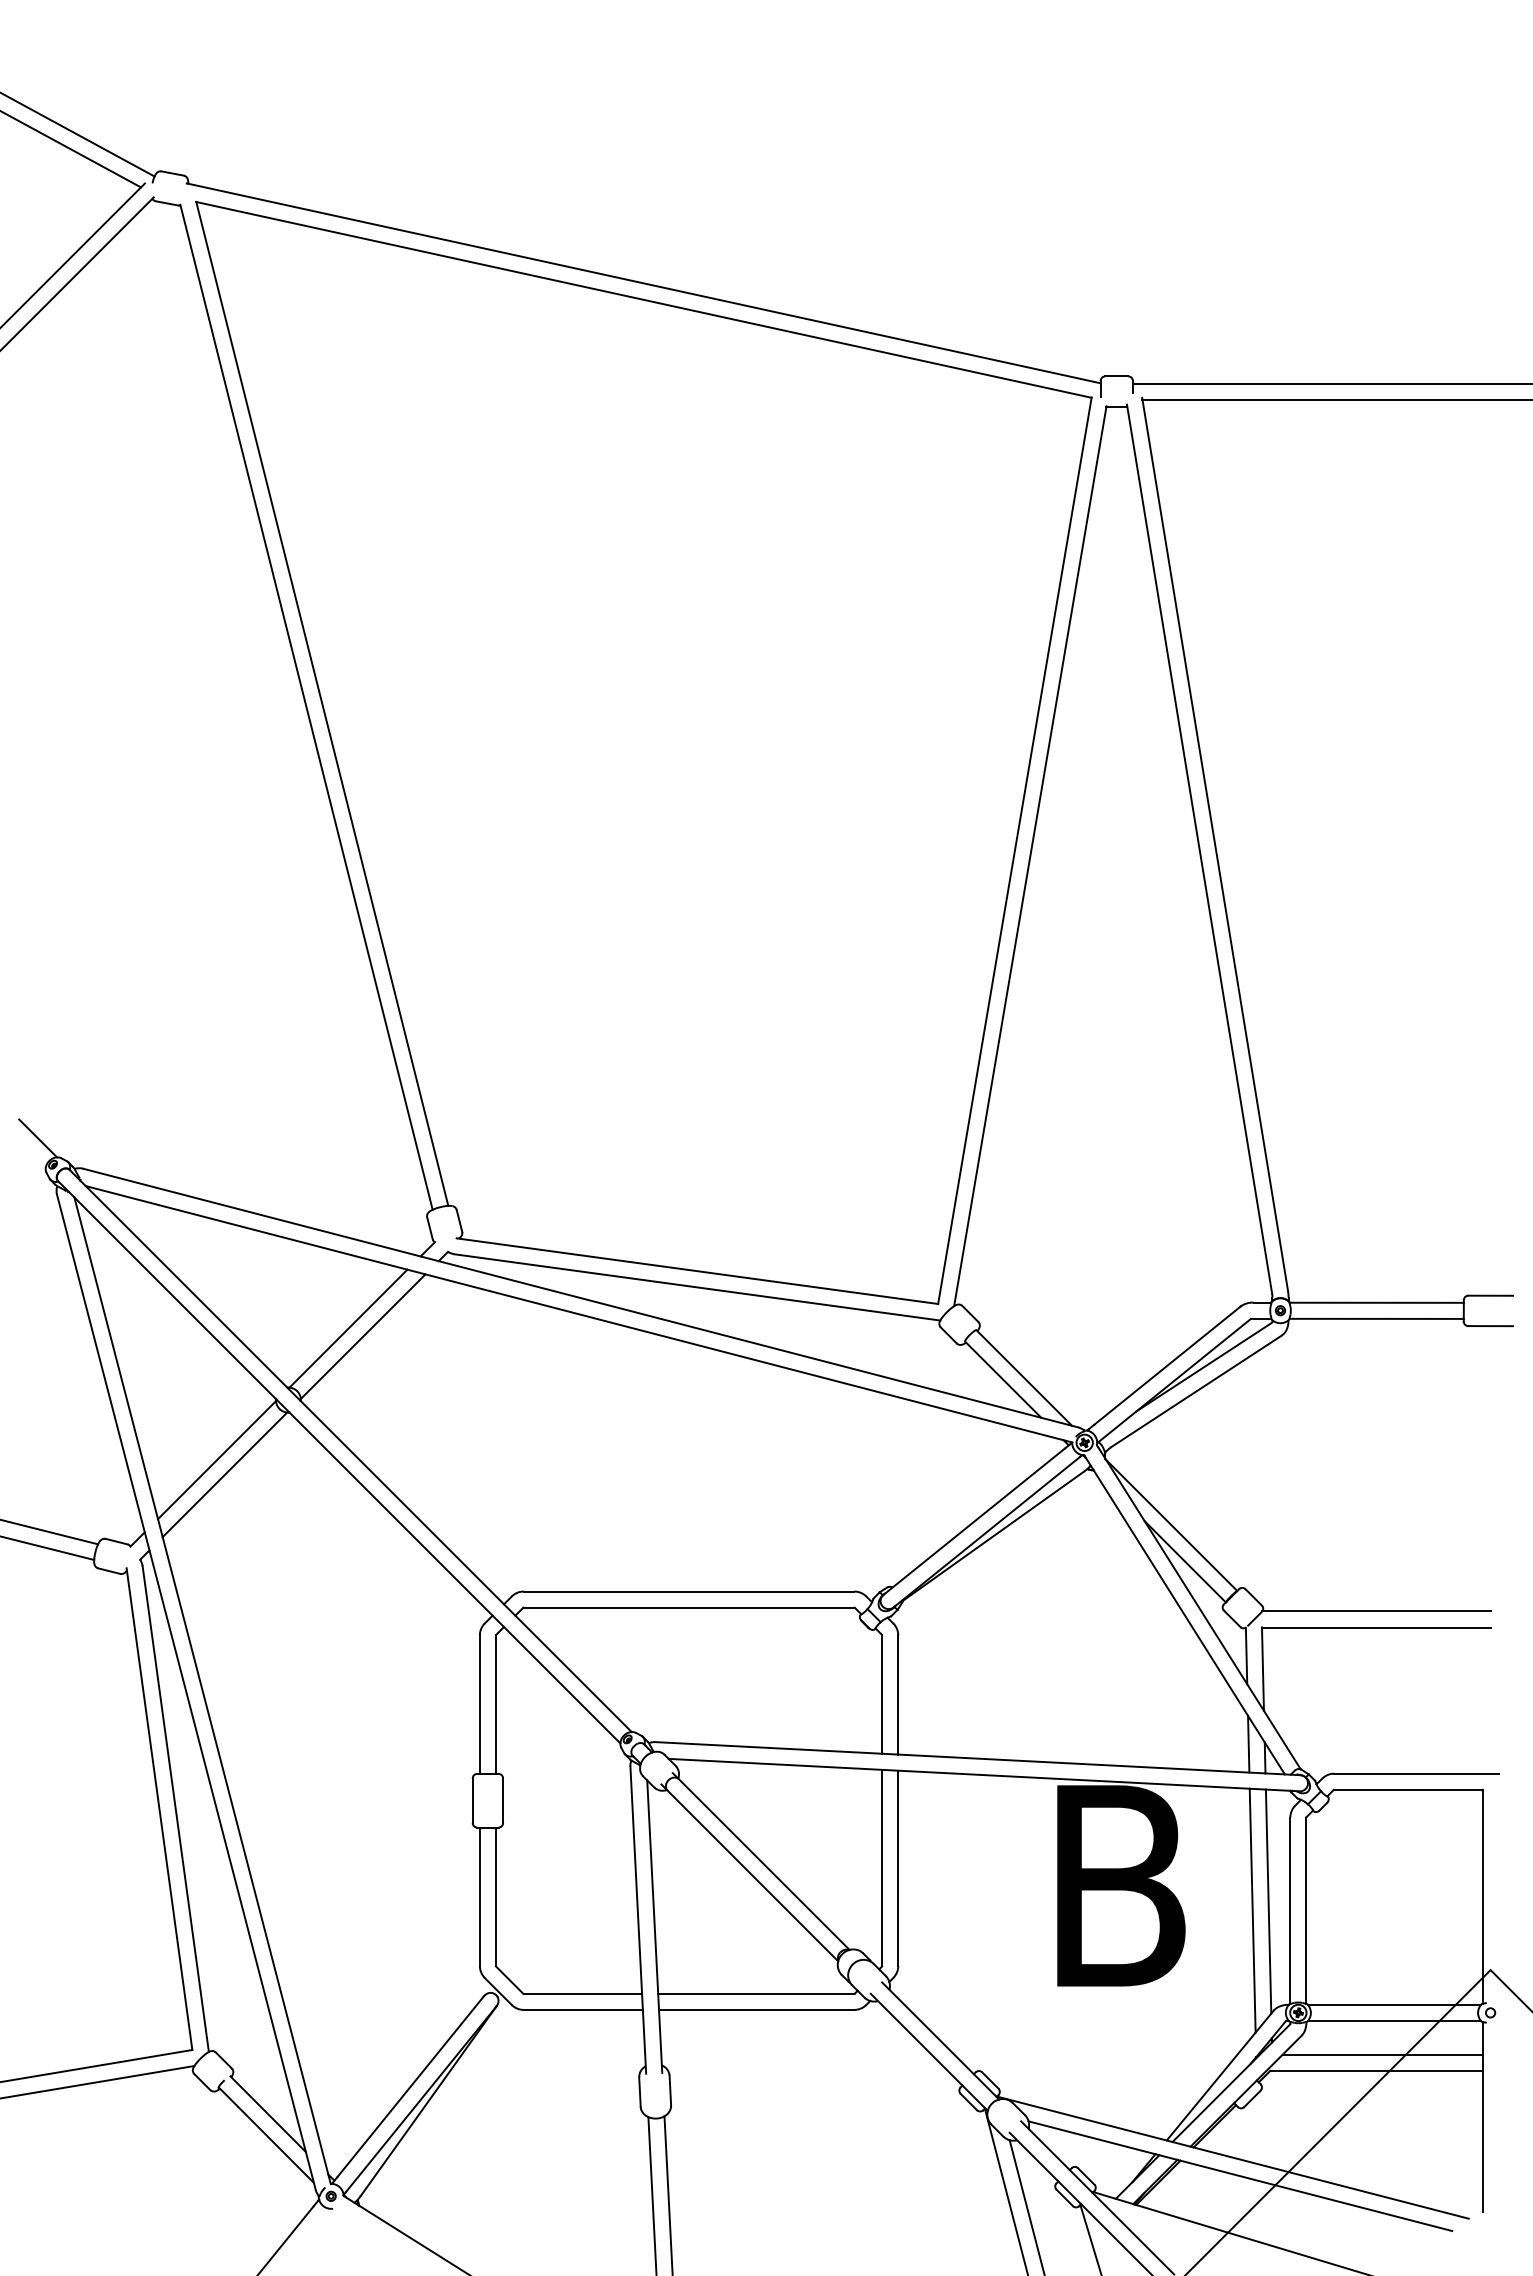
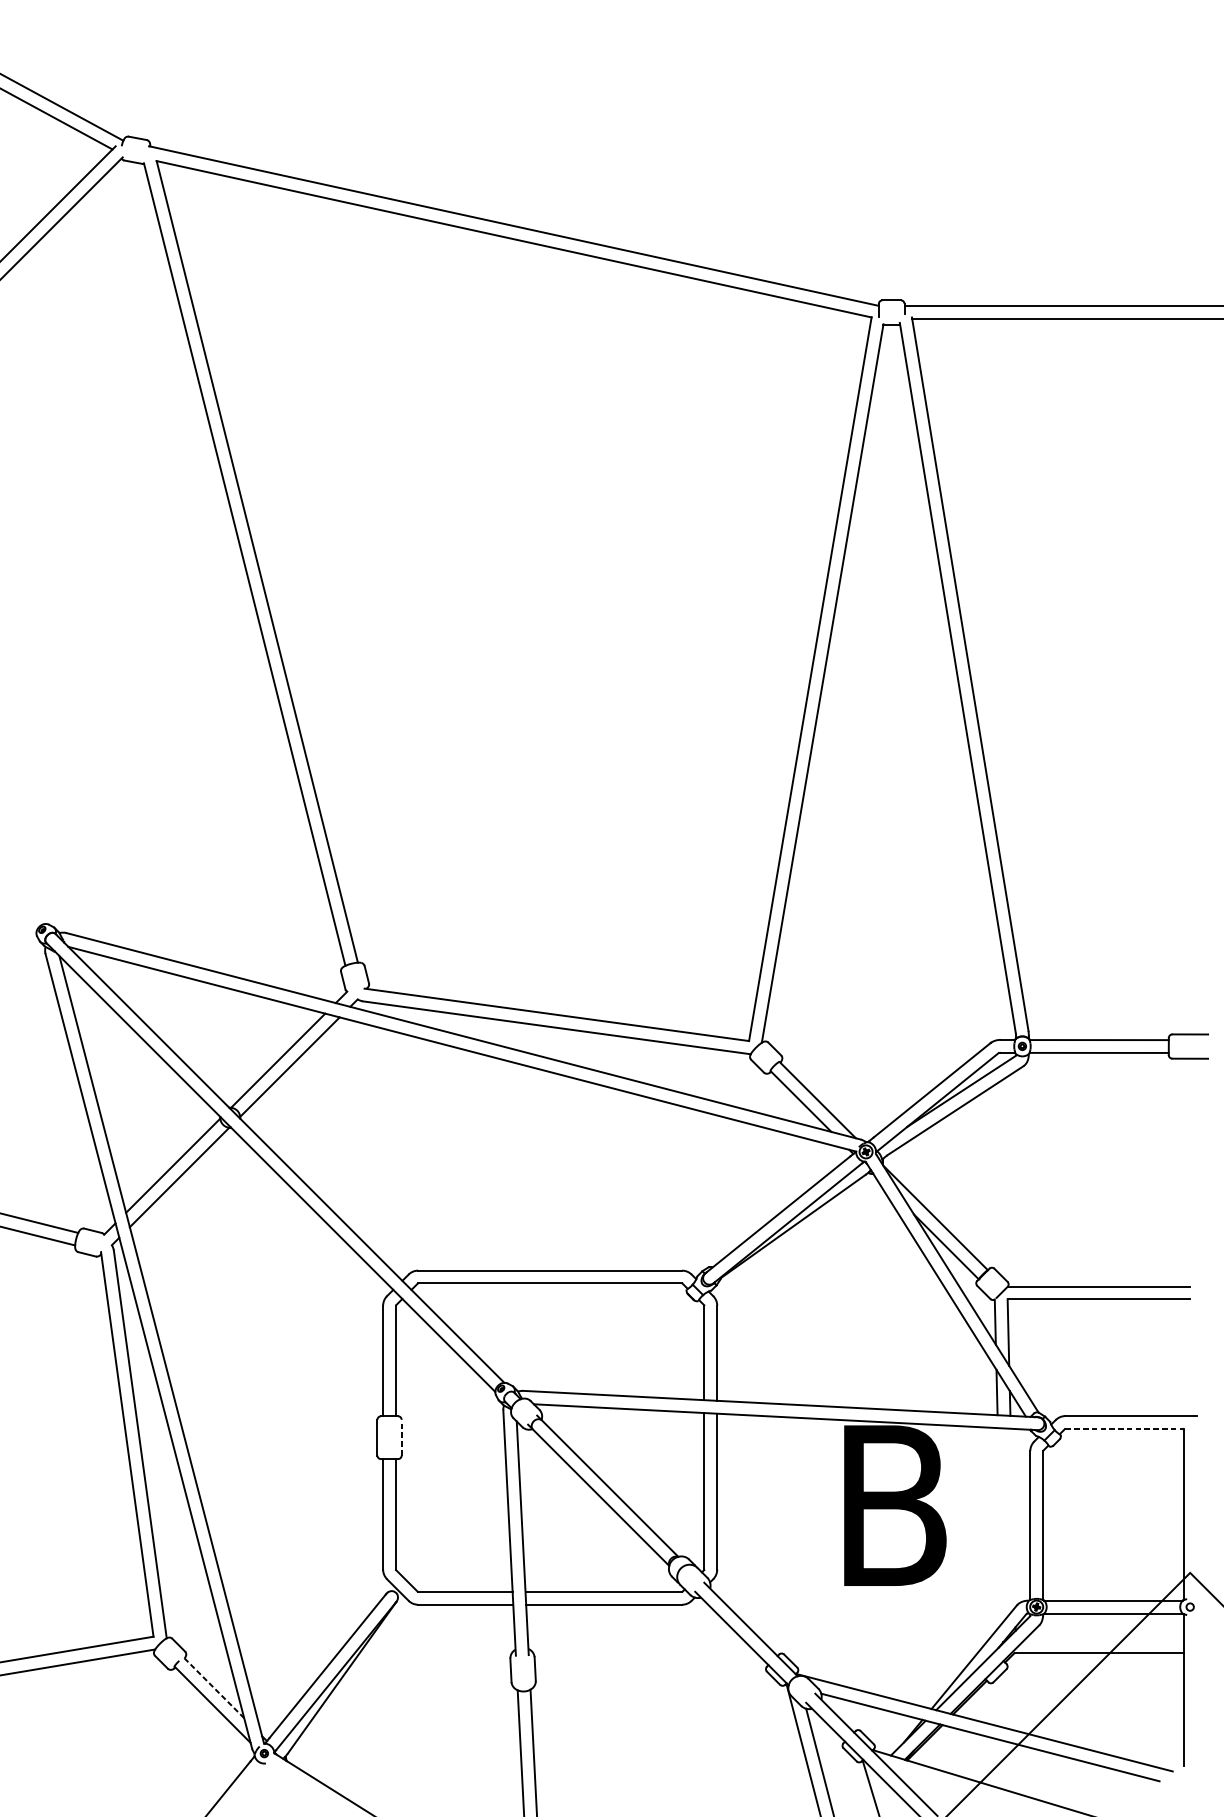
line: (38, 1138) -> (30, 908), removed
line: (1408, 1789) -> (1124, 1428), solid -> dashed
line: (503, 1800) -> (401, 1437), solid -> dashed
line: (1268, 1901) -> (1012, 1518), removed
line: (1252, 1910) -> (1000, 1525), removed
line: (1382, 2054) -> (1103, 1640), removed
line: (267, 2113) -> (213, 1687), solid -> dashed

